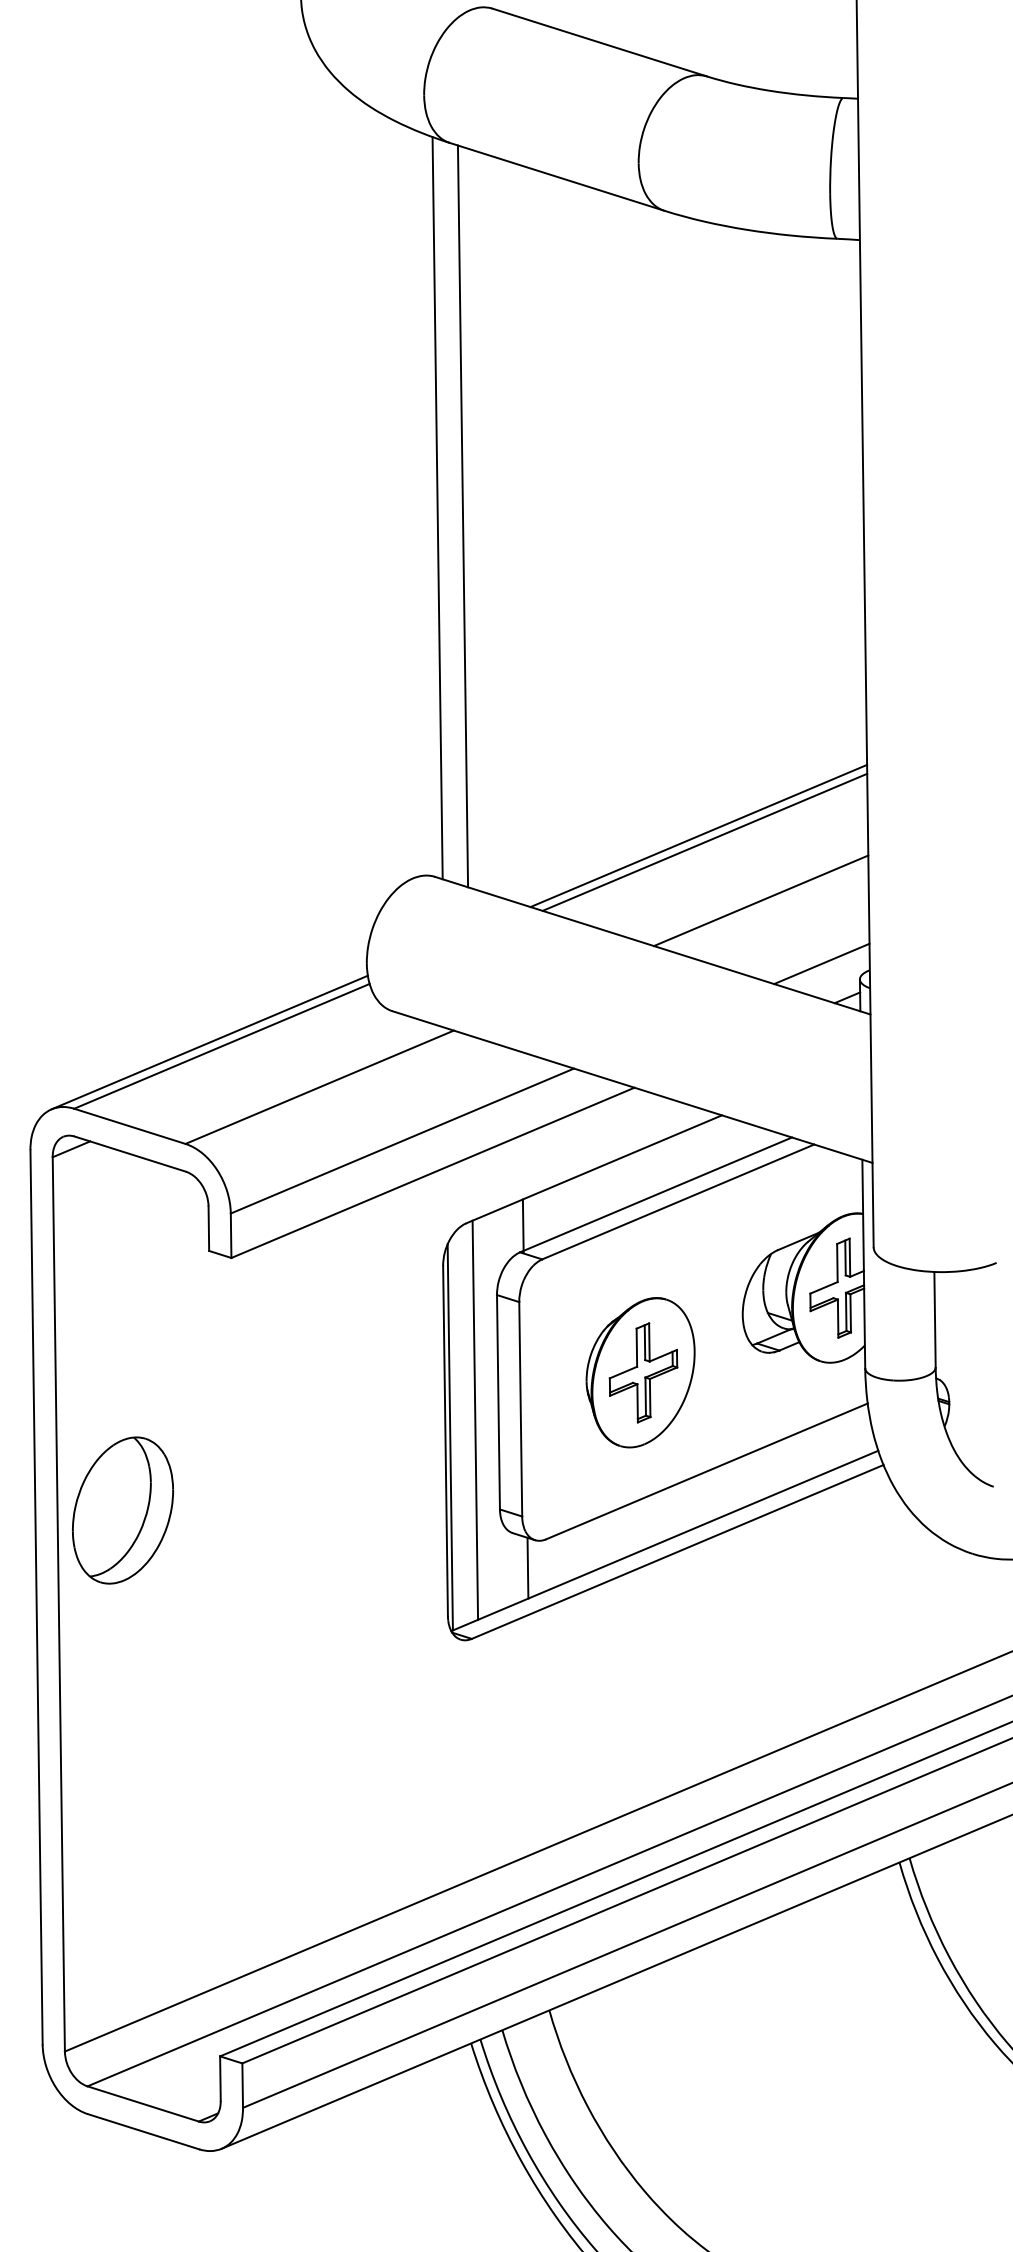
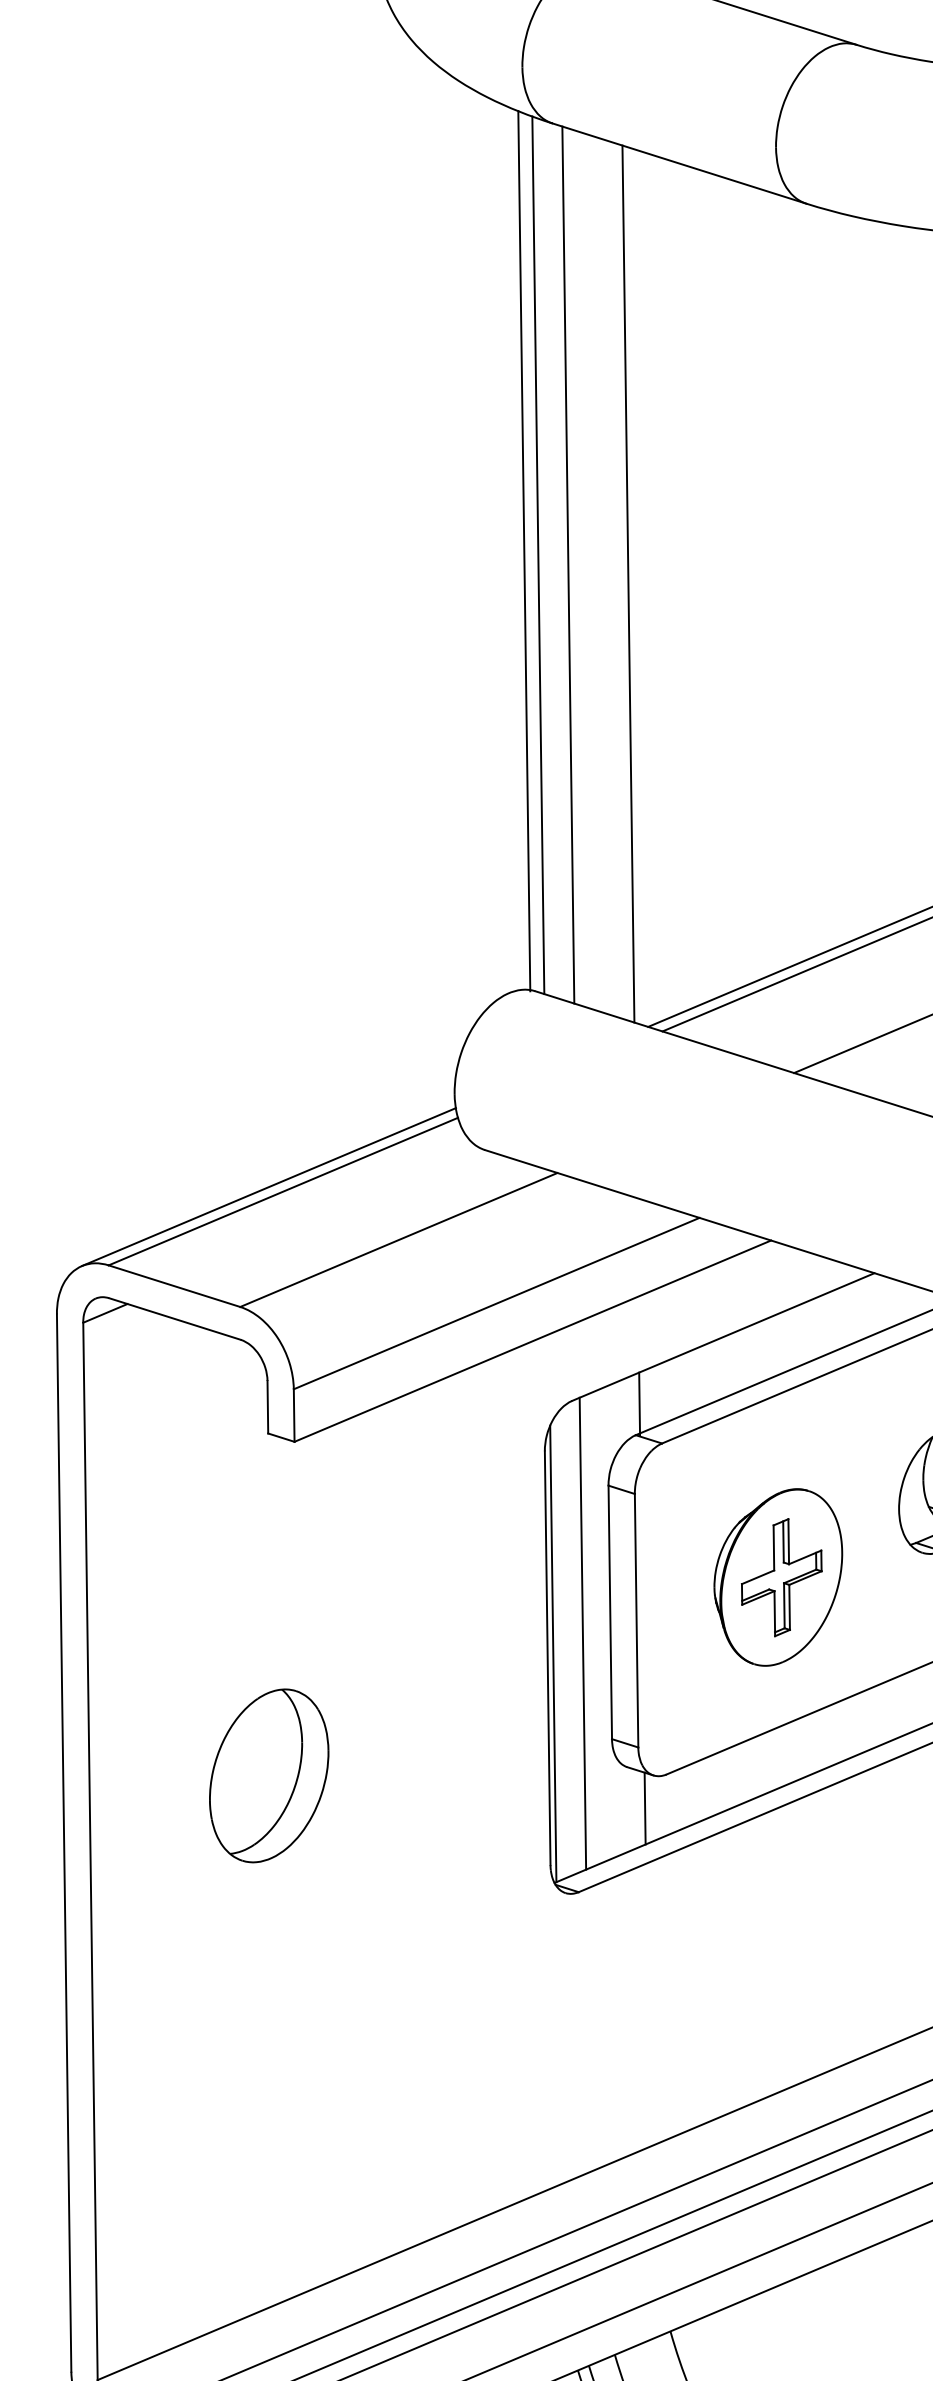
line: (425, 504) -> (523, 550), added
line: (513, 532) -> (628, 584), added
part: (122, 1510) -> (268, 1775), moved

